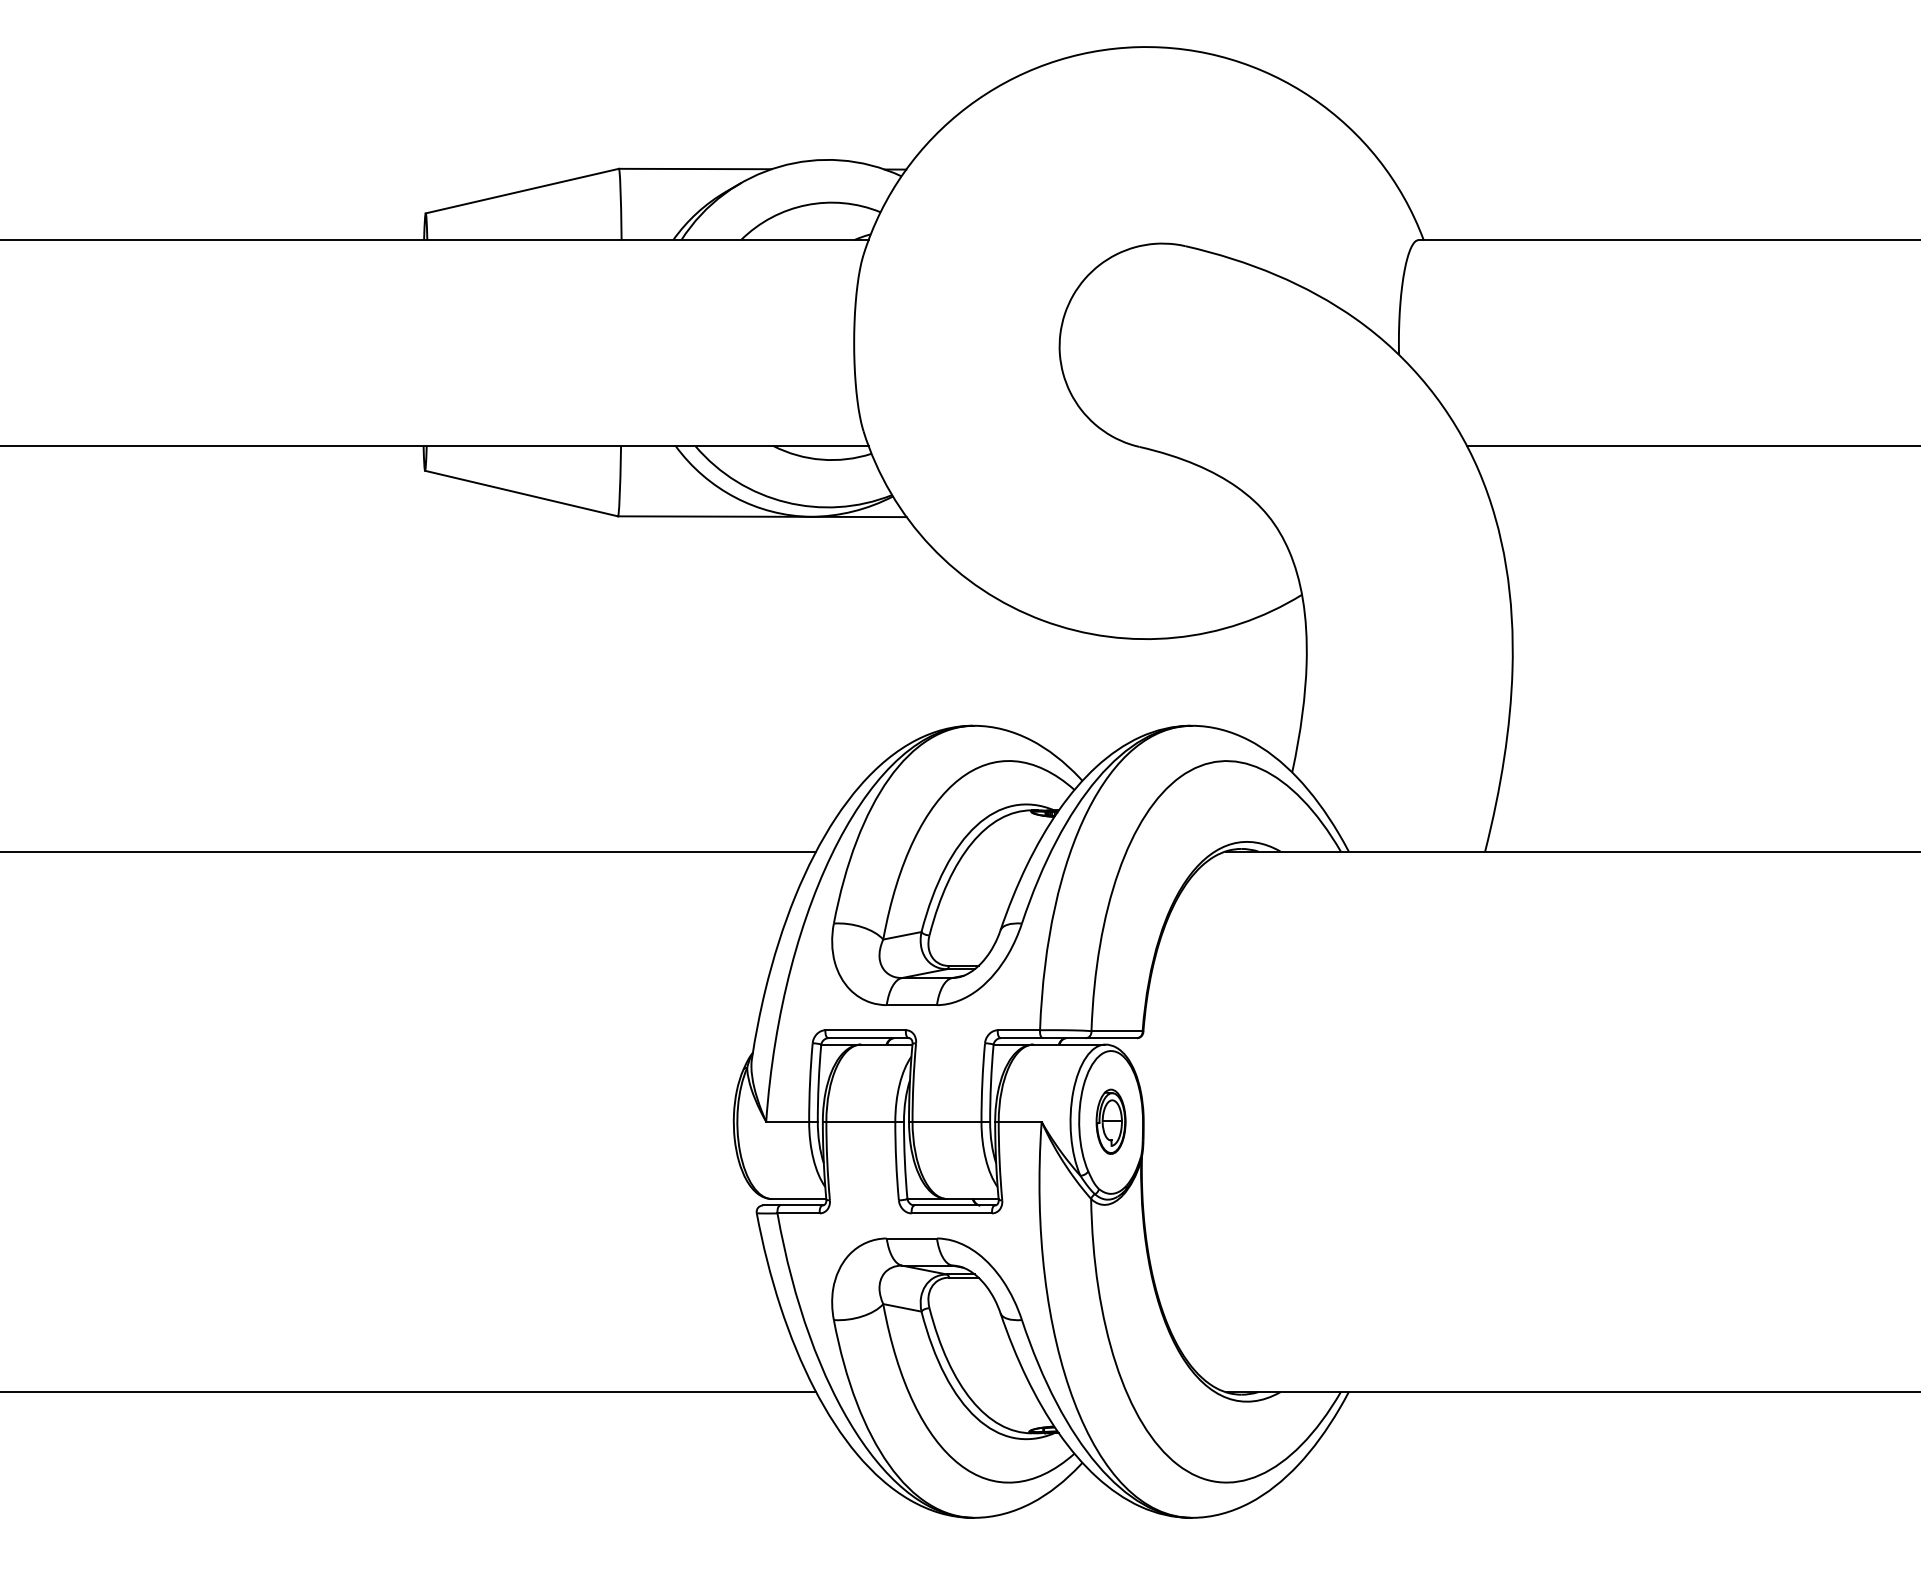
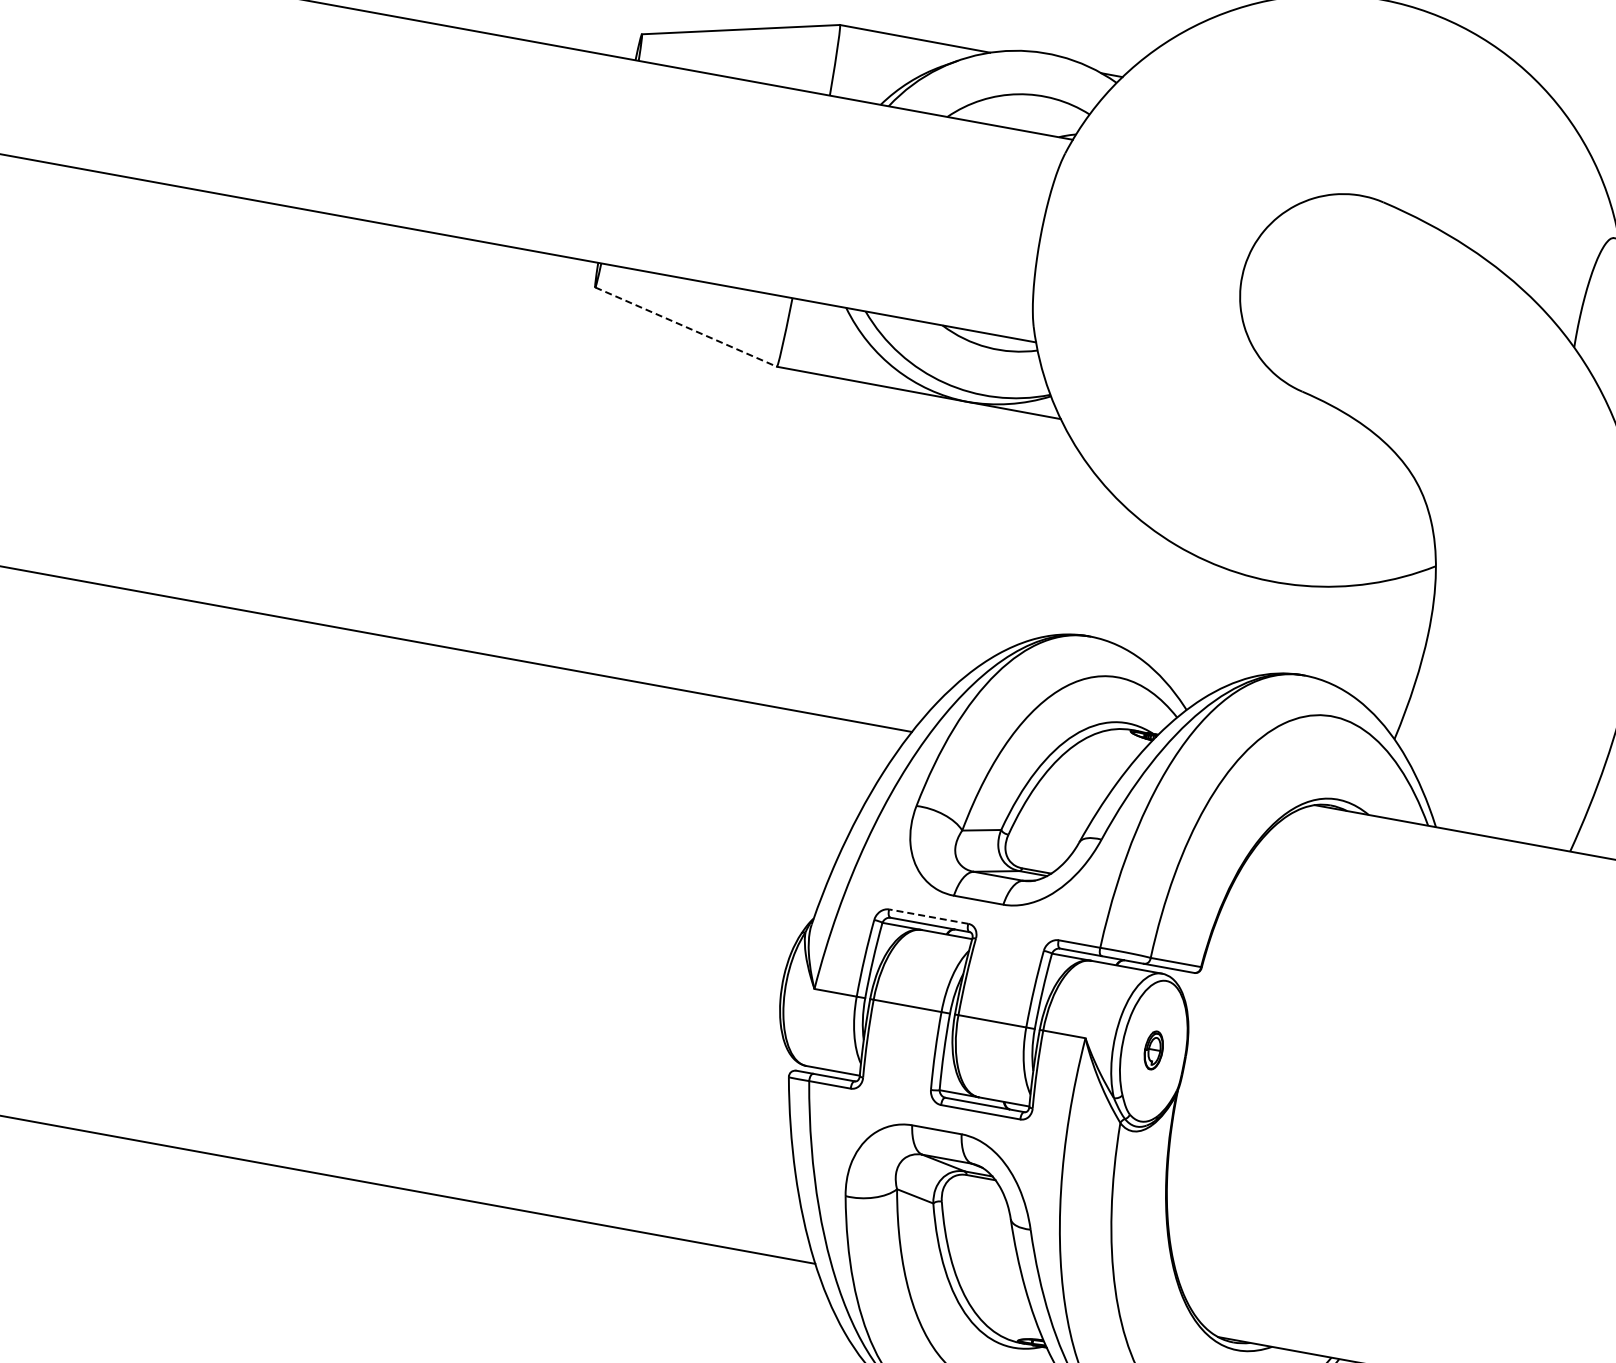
line: (522, 493) -> (687, 327), solid -> dashed
line: (865, 1030) -> (928, 916), solid -> dashed
part: (1110, 1121) -> (1153, 1050), size x0.6

